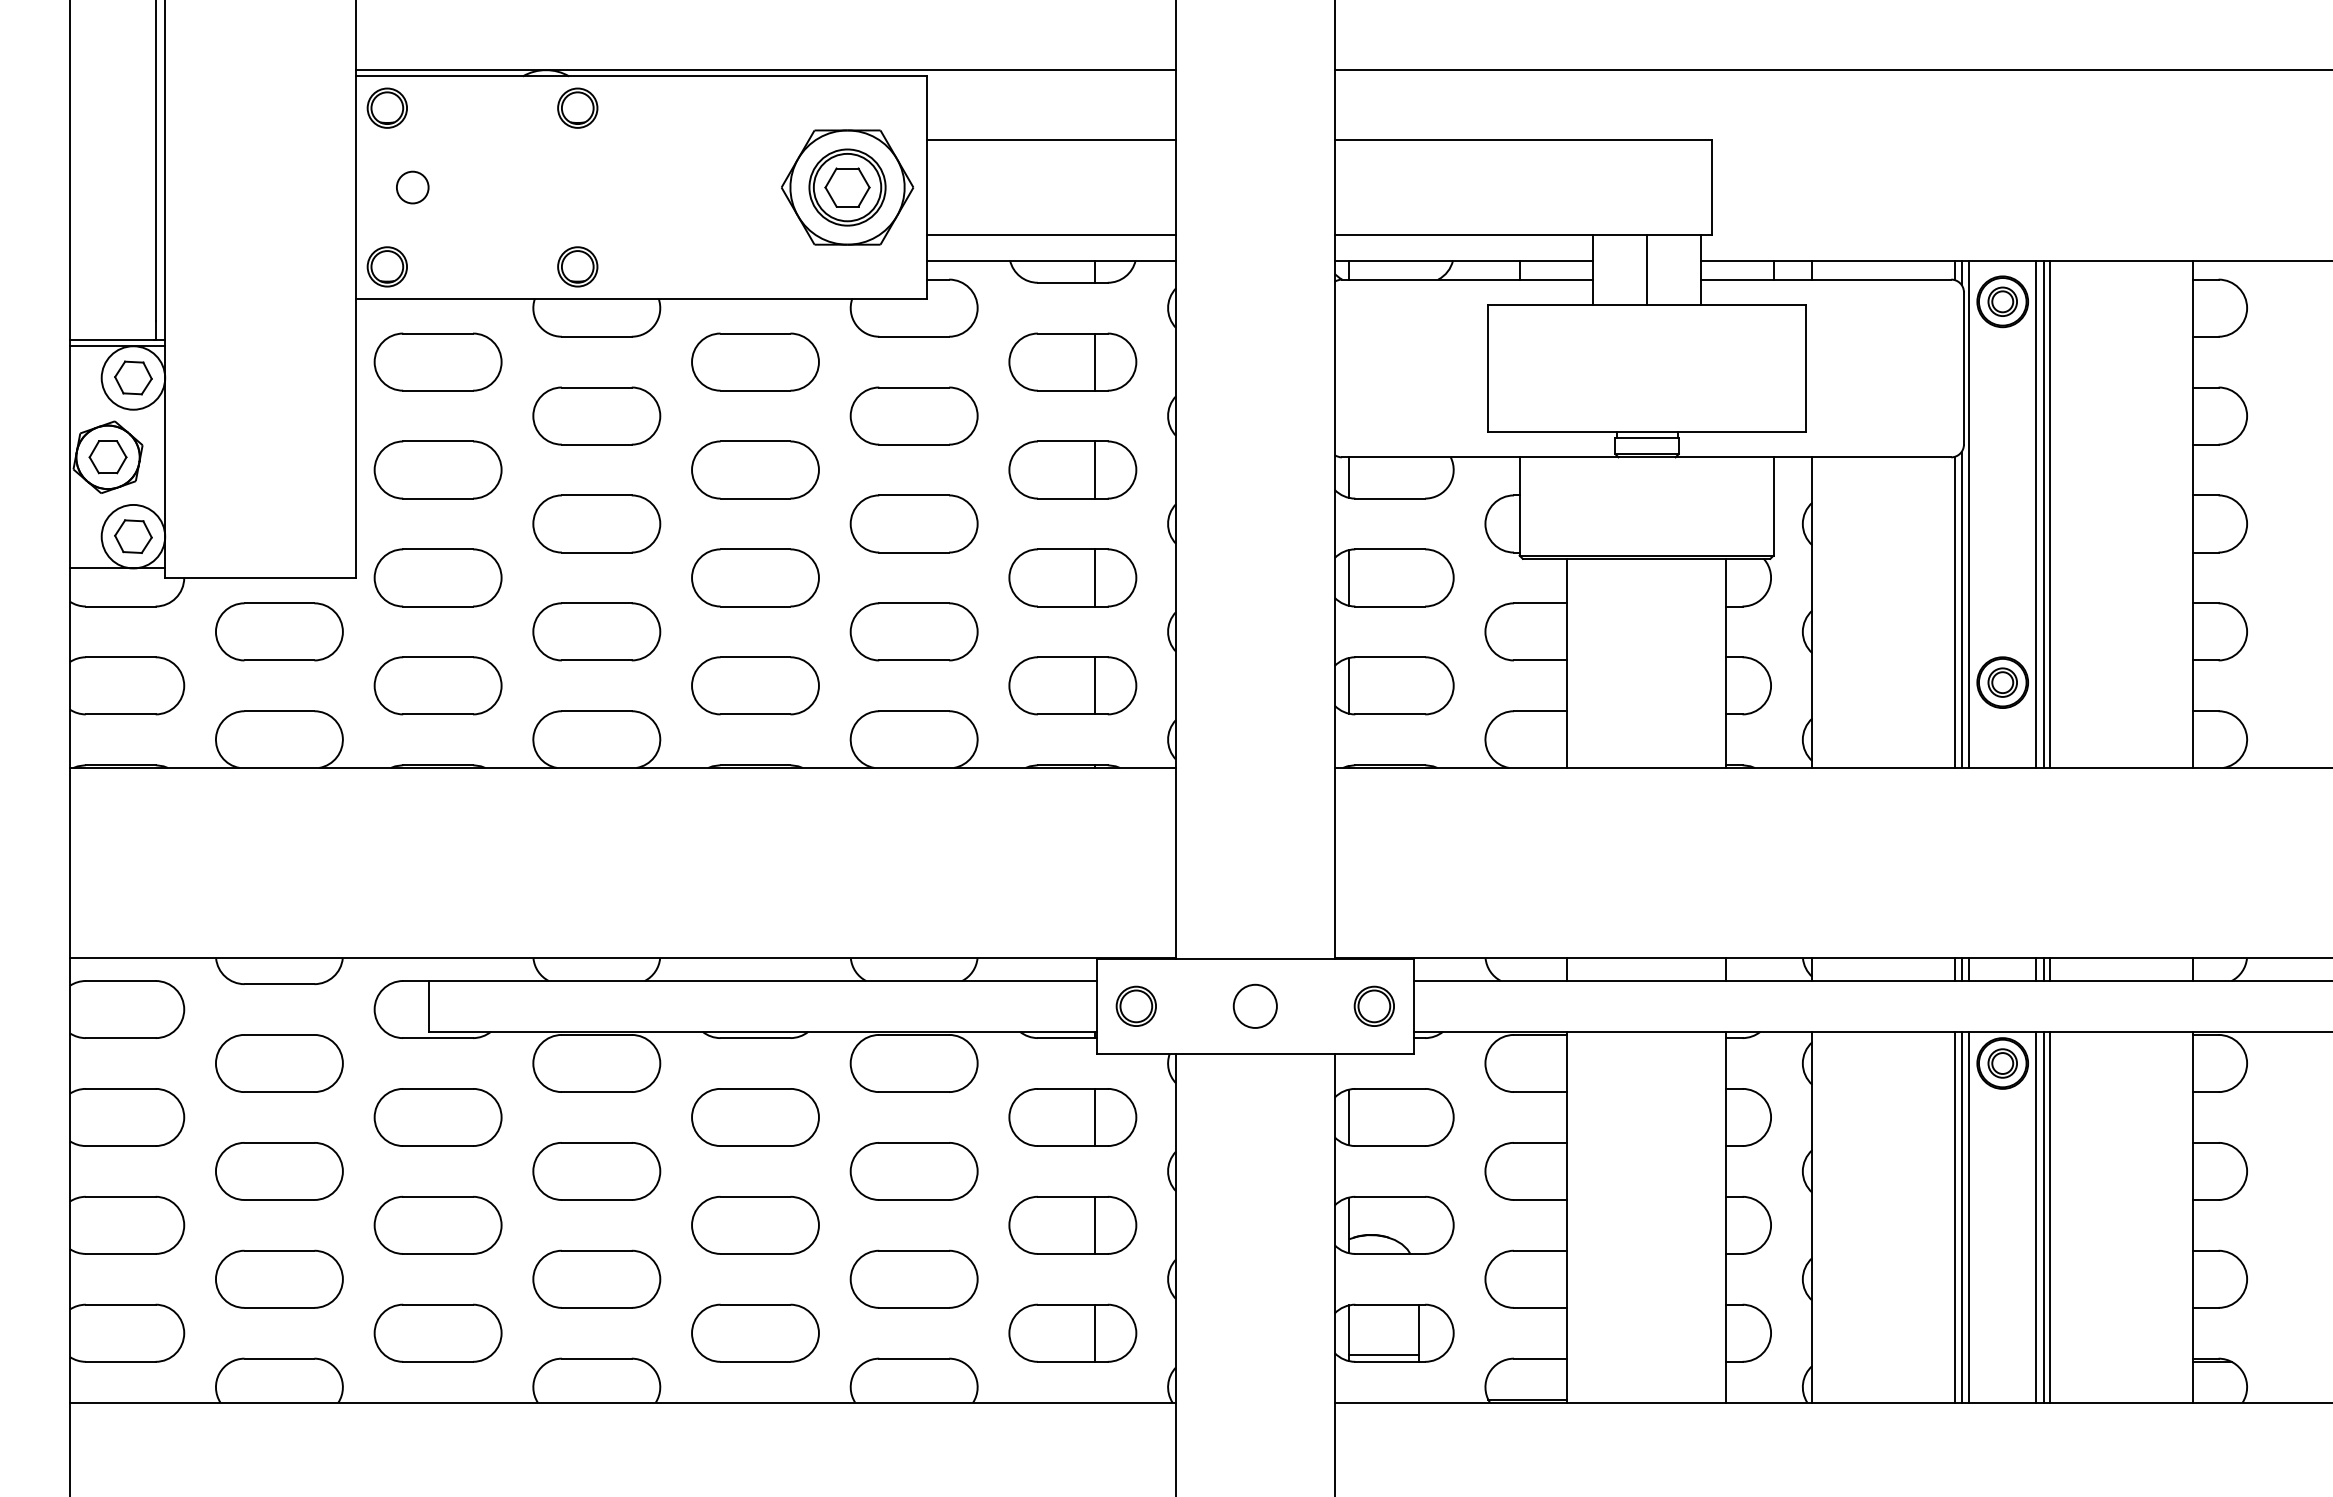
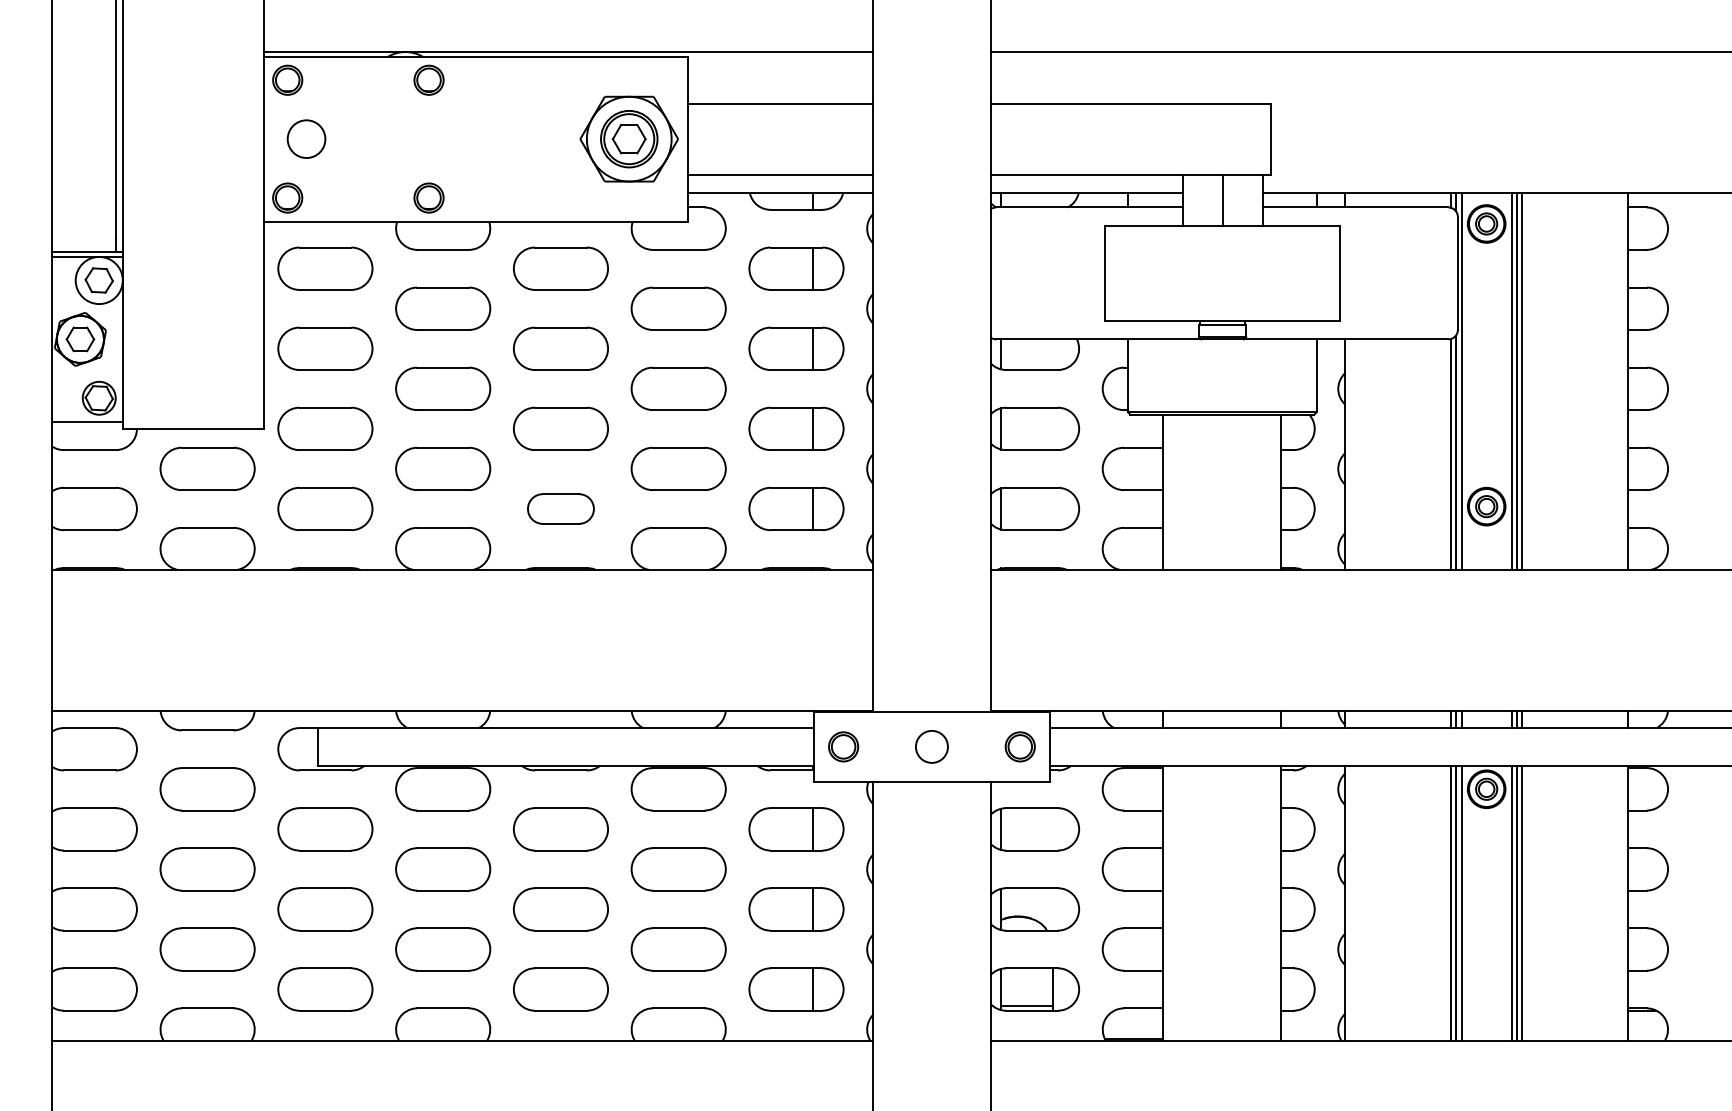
circle: (412, 187) -> (306, 139), size x1.6
circle: (133, 536) -> (99, 398), size x0.7
part: (755, 685) -> (560, 508), size x0.7

